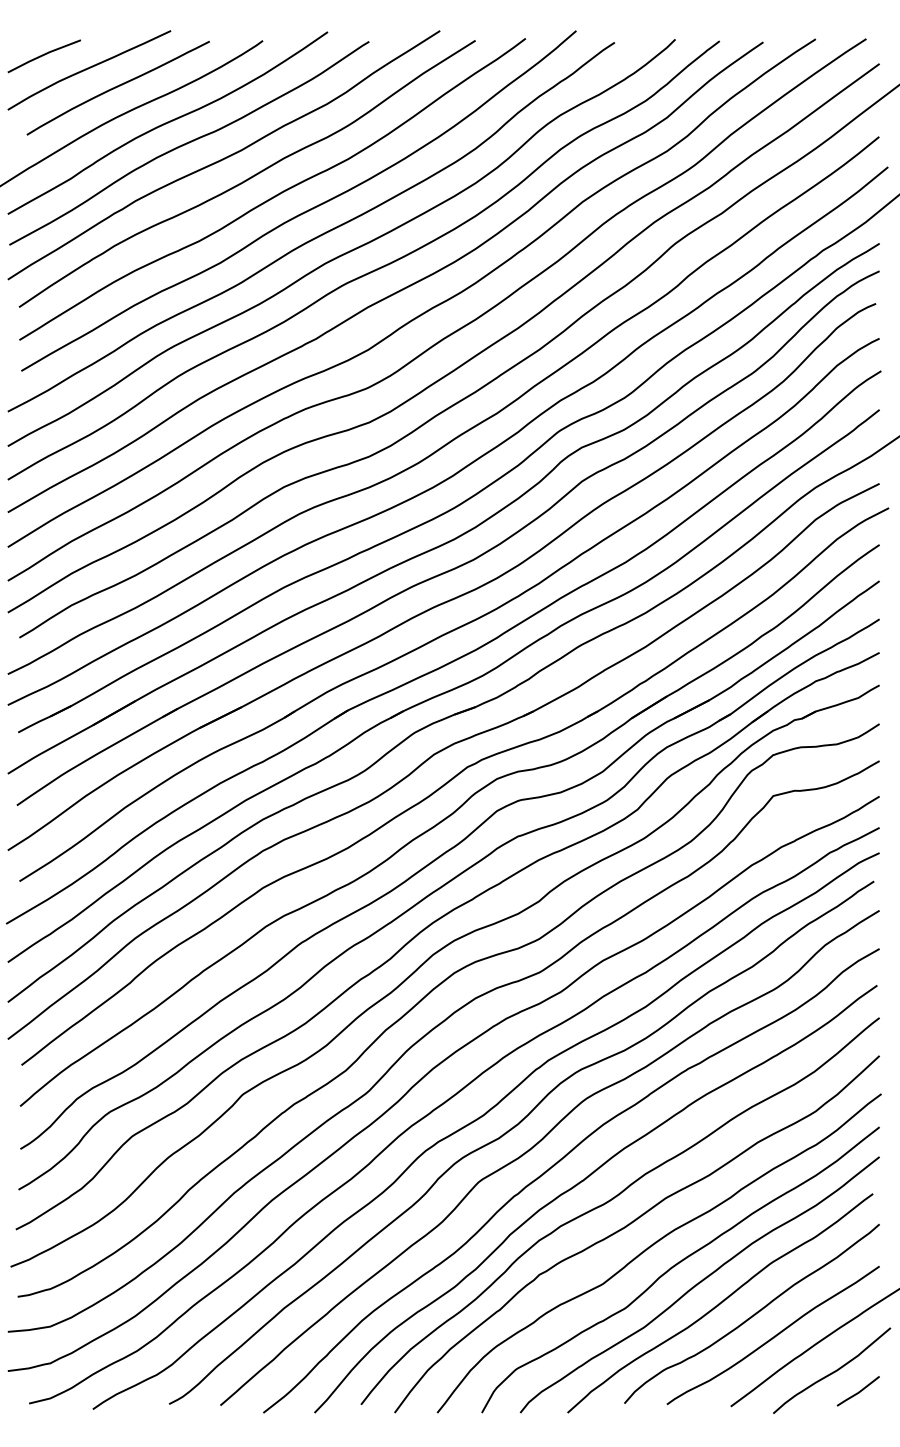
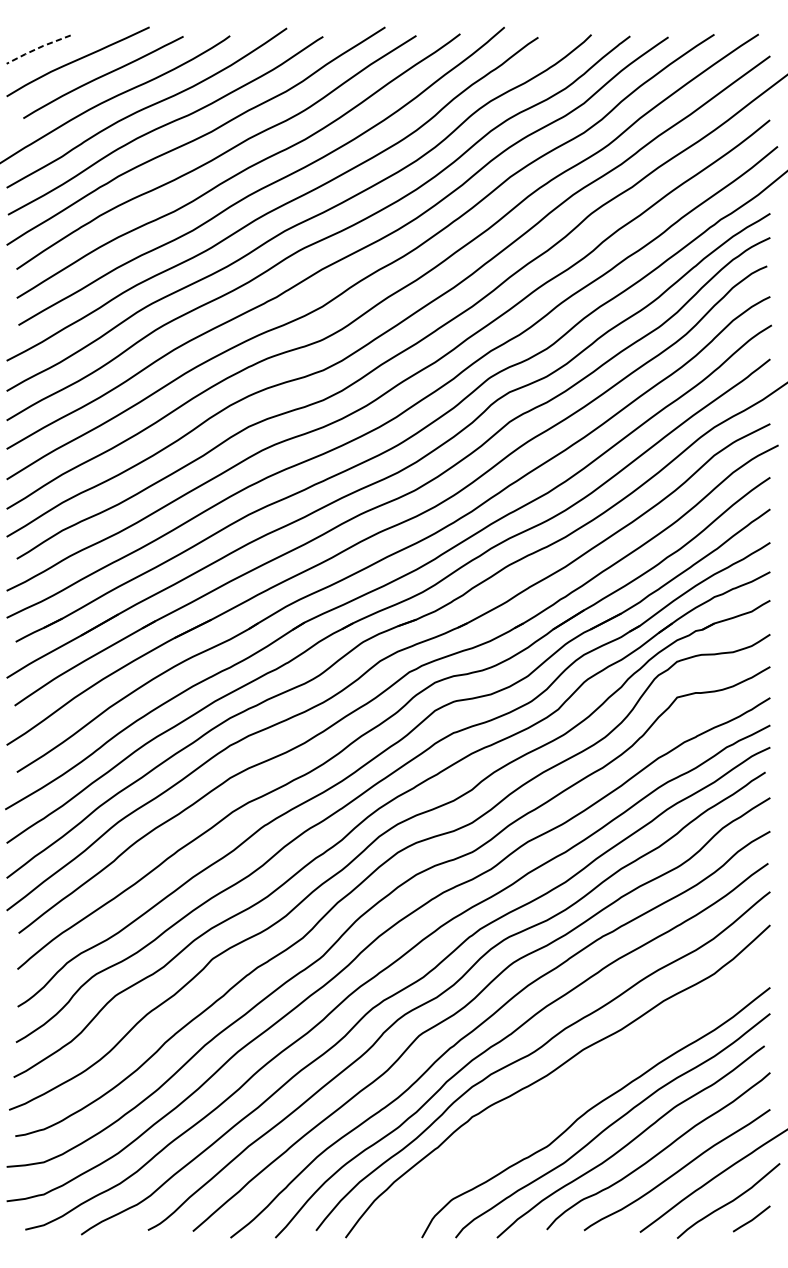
line: (43, 55) -> (37, 48), solid -> dashed
curve: (652, 1246) -> (571, 1092), removed

